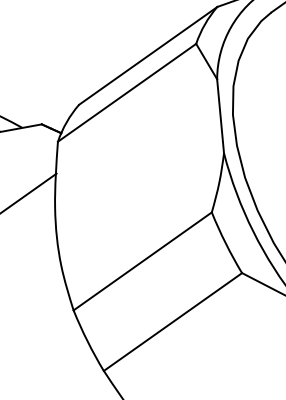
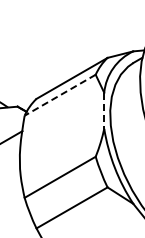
line: (125, 93) -> (59, 95), solid -> dashed
line: (221, 117) -> (104, 111), solid -> dashed

